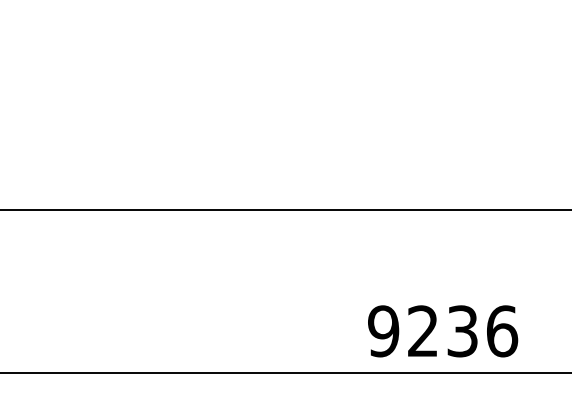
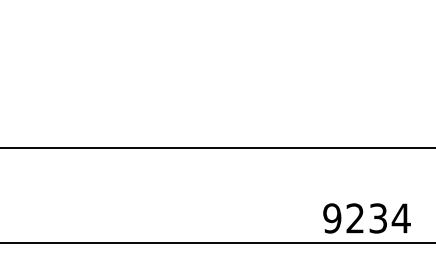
text: (500, 331) -> (400, 218), 9236 -> 9234

